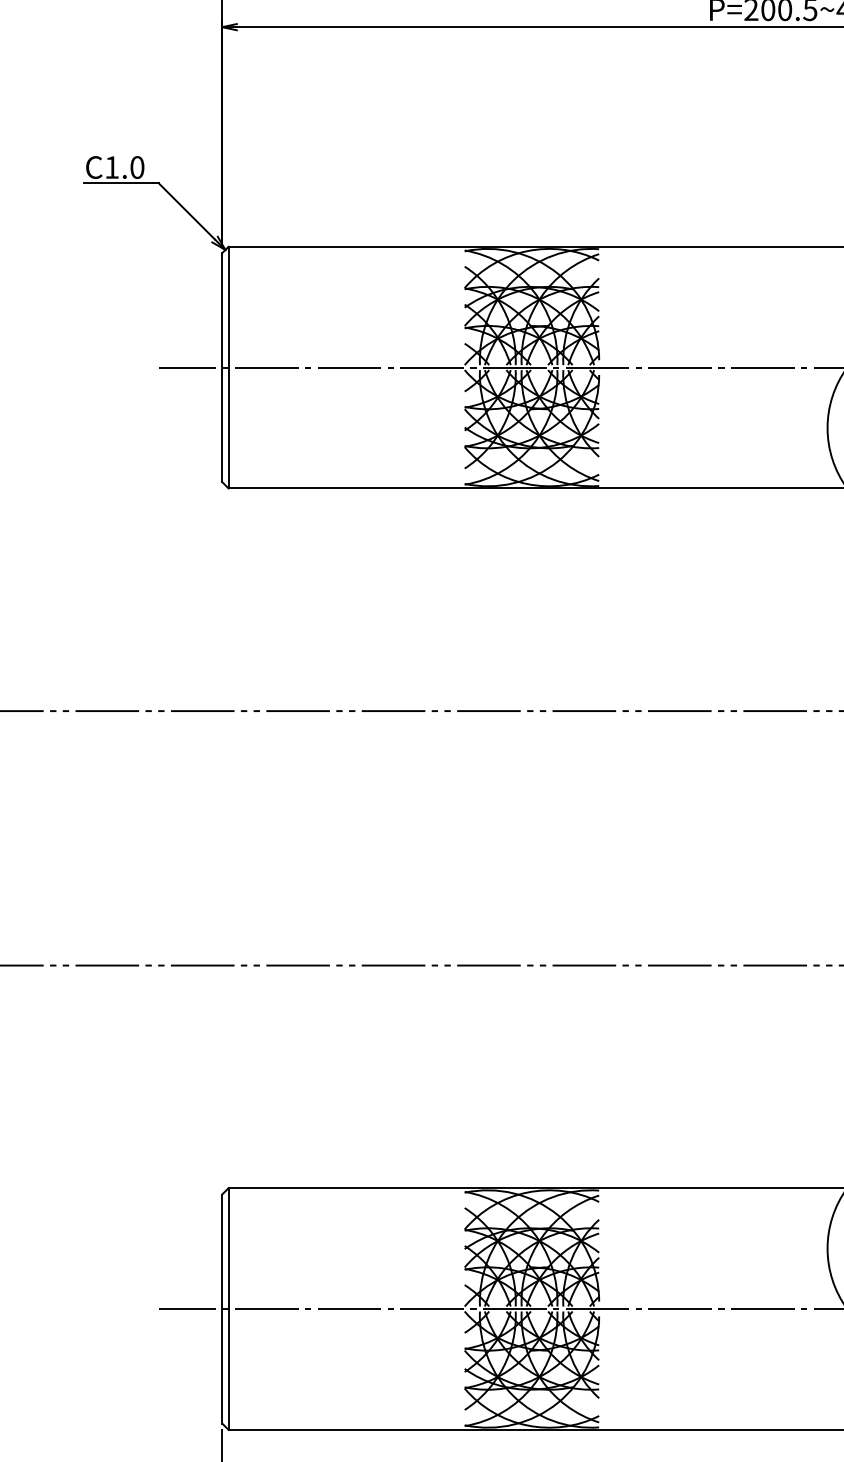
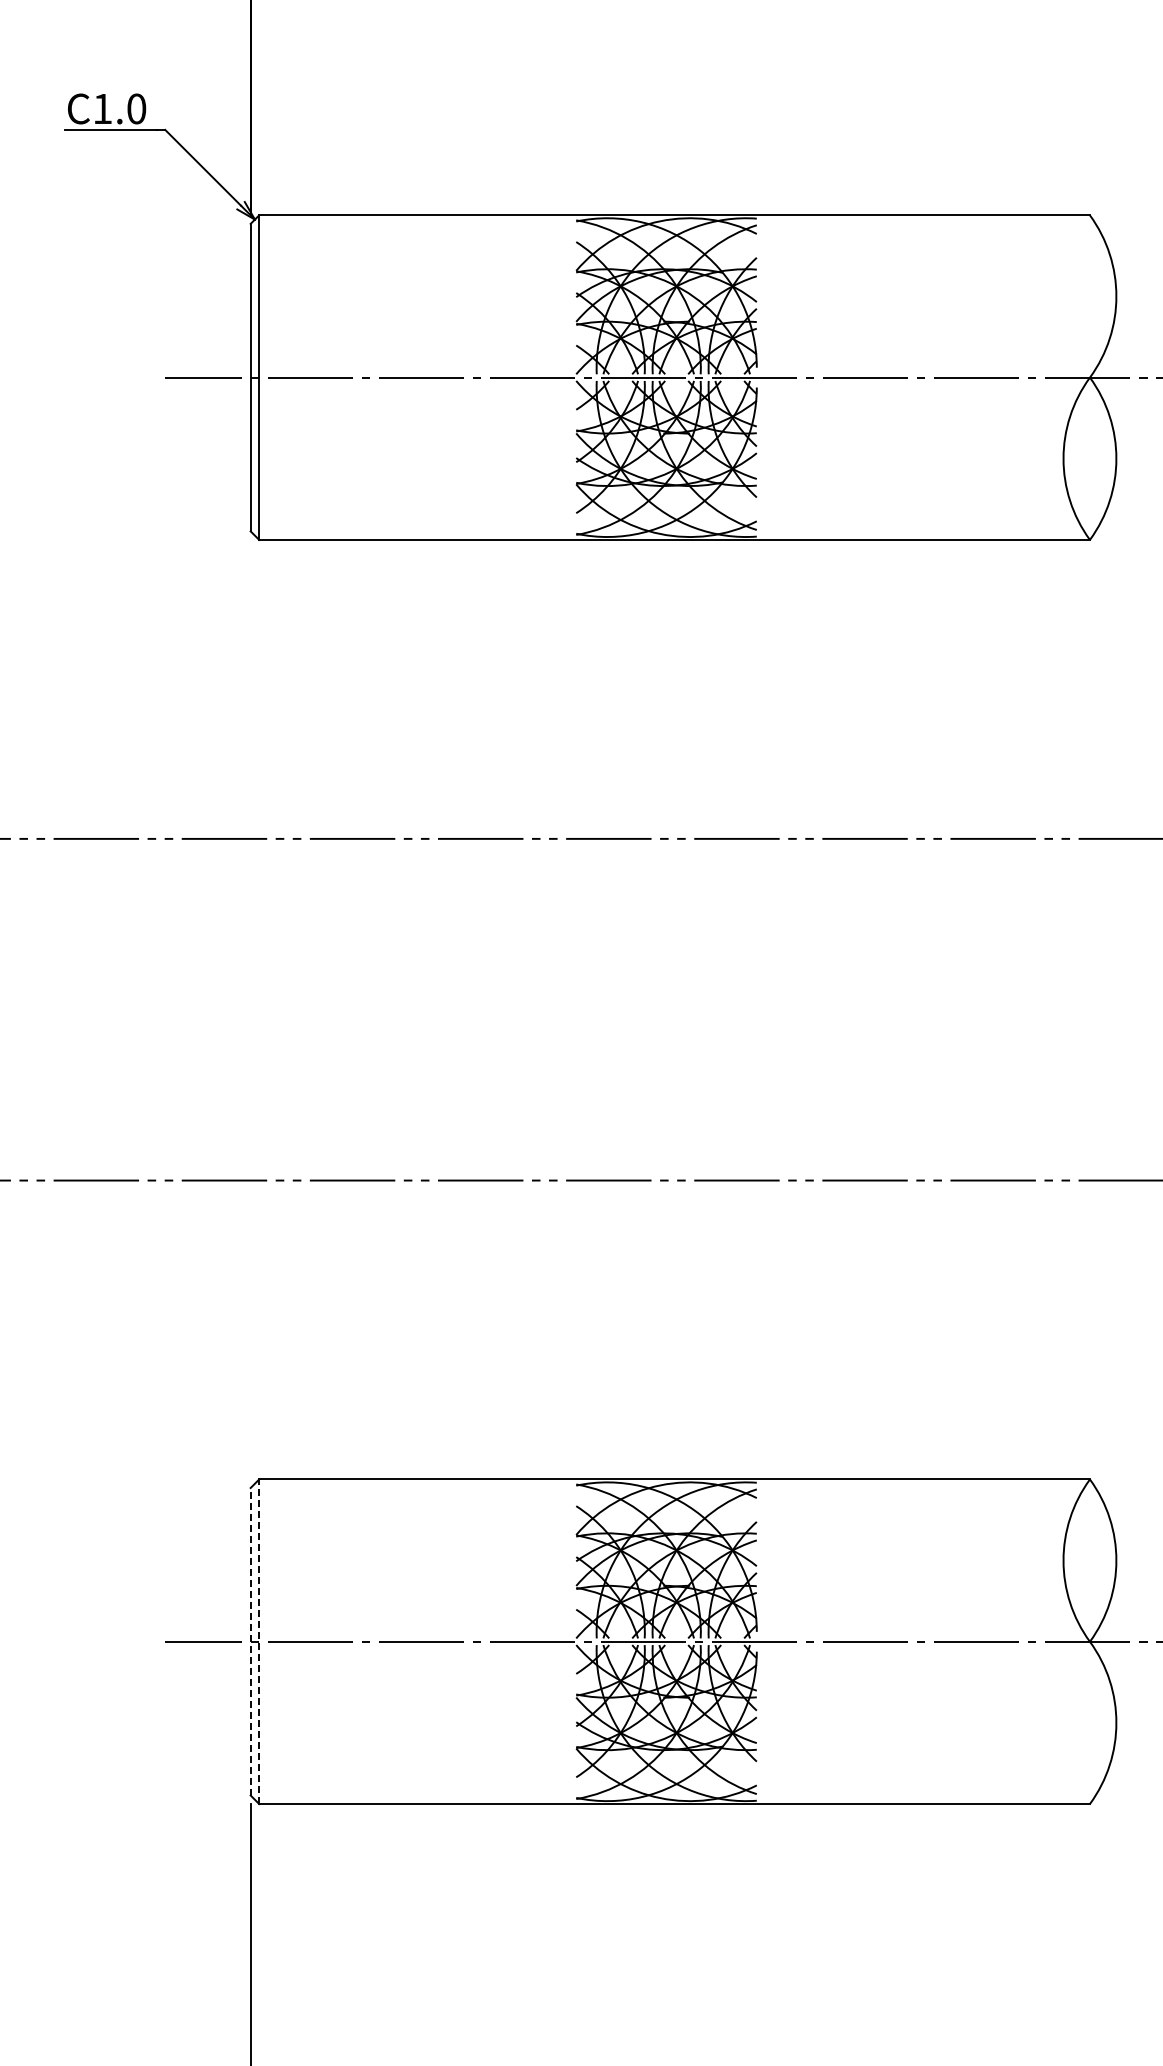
line: (222, 1308) -> (250, 1641), solid -> dashed
line: (228, 1308) -> (259, 1641), solid -> dashed

